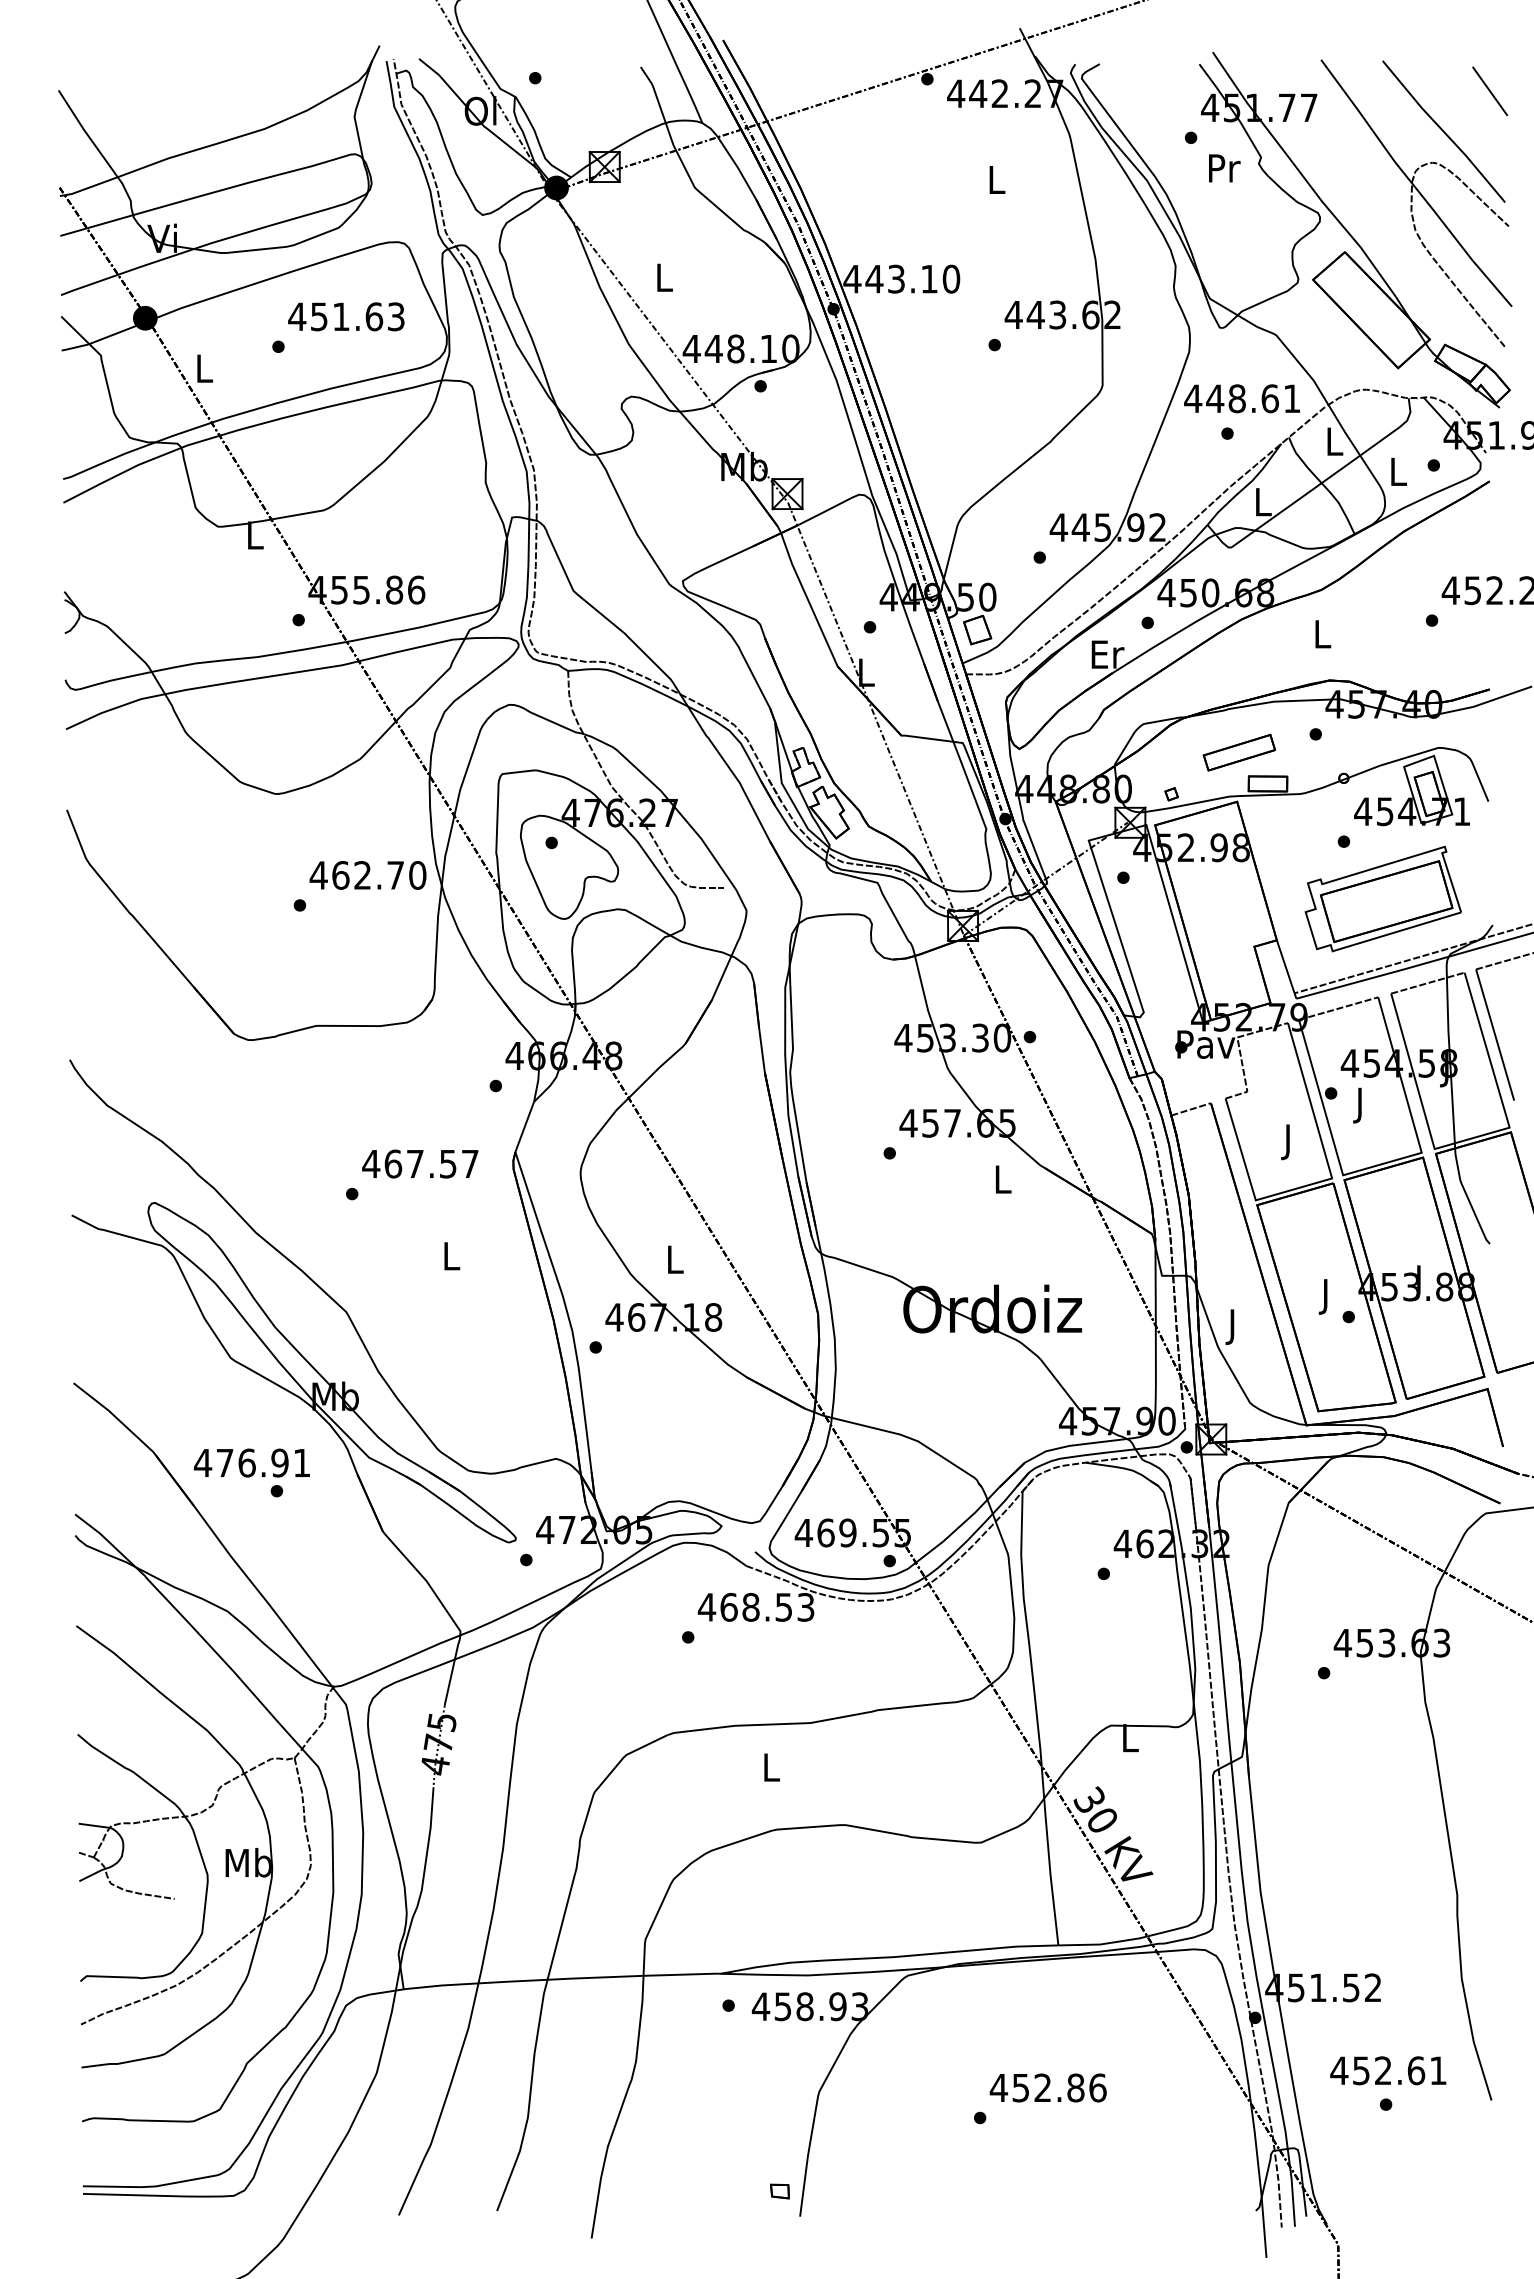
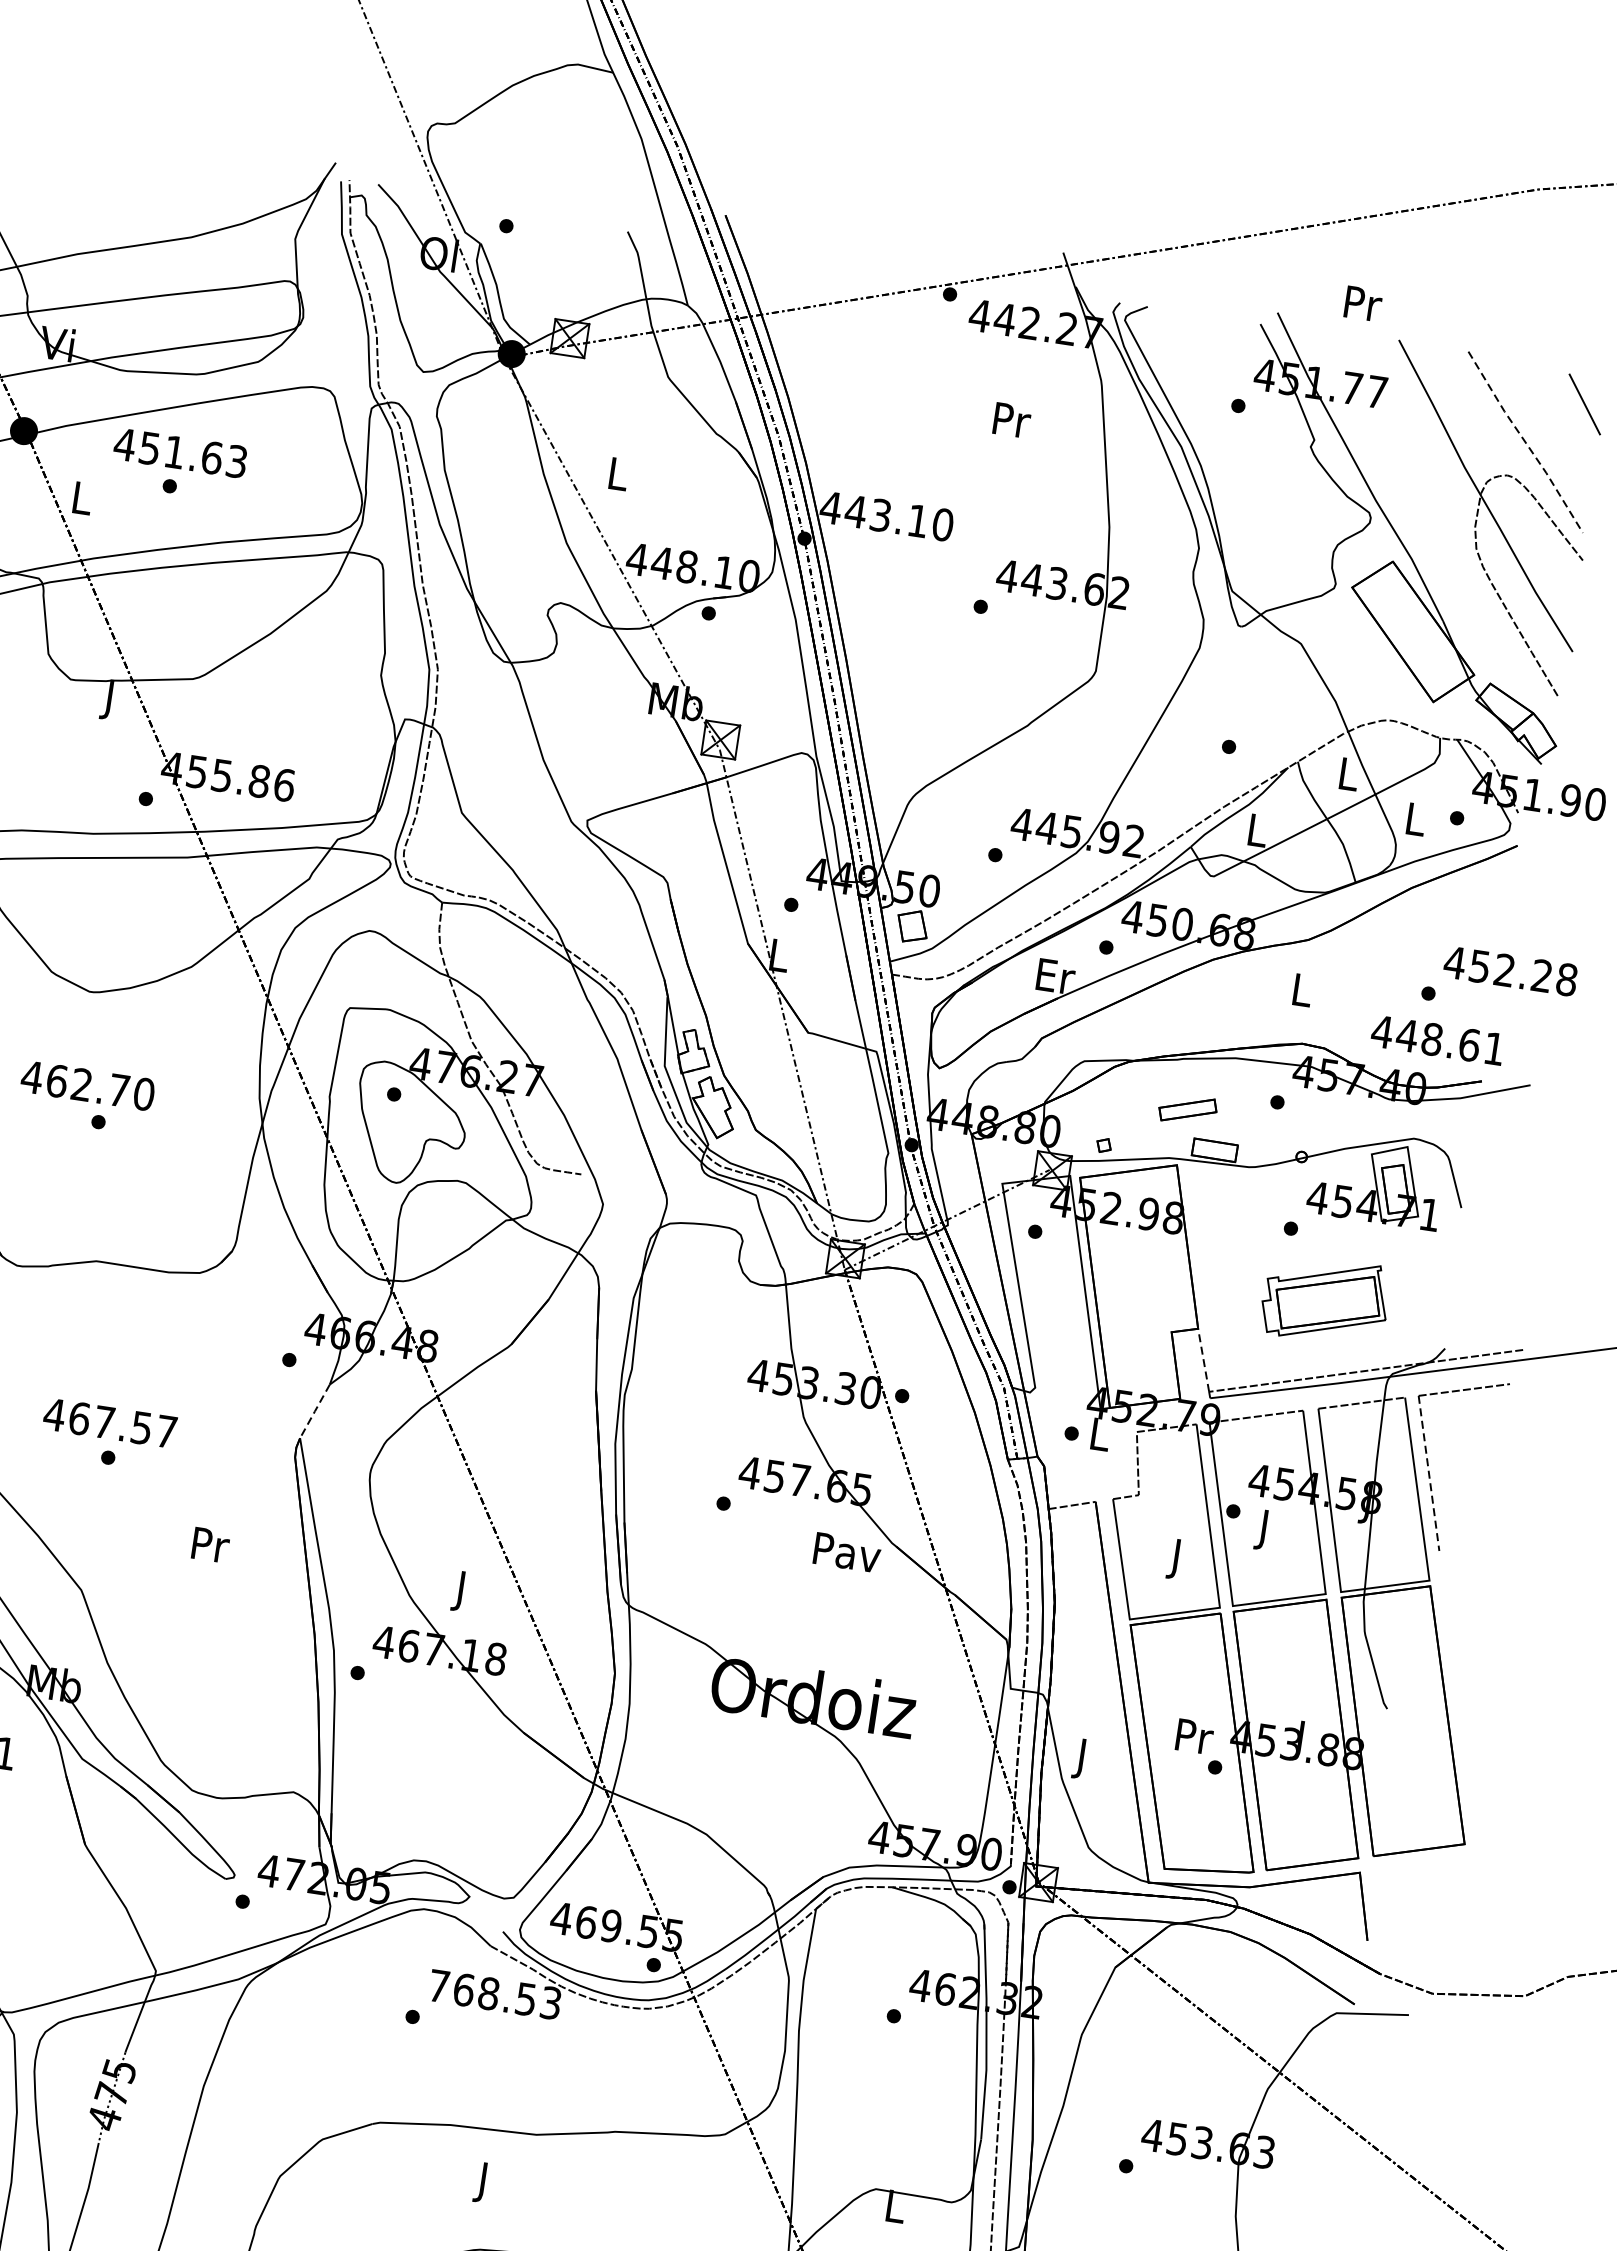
line: (1444, 132) -> (1526, 443), solid -> dashed
text: (1224, 168) -> (1363, 304), moved
text: (997, 179) -> (1012, 419), L -> Pr
text: (346, 316) -> (180, 452), moved
text: (1241, 398) -> (1437, 1039), moved
text: (255, 539) -> (110, 700), L -> J
part: (1239, 752) -> (1188, 1109), size x0.7
text: (367, 875) -> (87, 1085), moved
part: (1382, 898) -> (1324, 1299), size x0.7
line: (1285, 966) -> (1203, 1359), solid -> dashed
line: (1495, 1035) -> (1429, 1473), solid -> dashed
text: (1206, 1044) -> (1100, 1434), Pav -> L
line: (524, 1127) -> (314, 1411), solid -> dashed
text: (420, 1163) -> (110, 1422), moved
text: (1003, 1179) -> (847, 1552), L -> Pav
text: (452, 1256) -> (211, 1545), L -> Pr
text: (675, 1263) -> (462, 1591), L -> J
text: (1327, 1296) -> (1194, 1740), J -> Pr
text: (706, 1607) -> (438, 1986), 468.53 -> 768.53
text: (771, 1771) -> (483, 2182), L -> J

